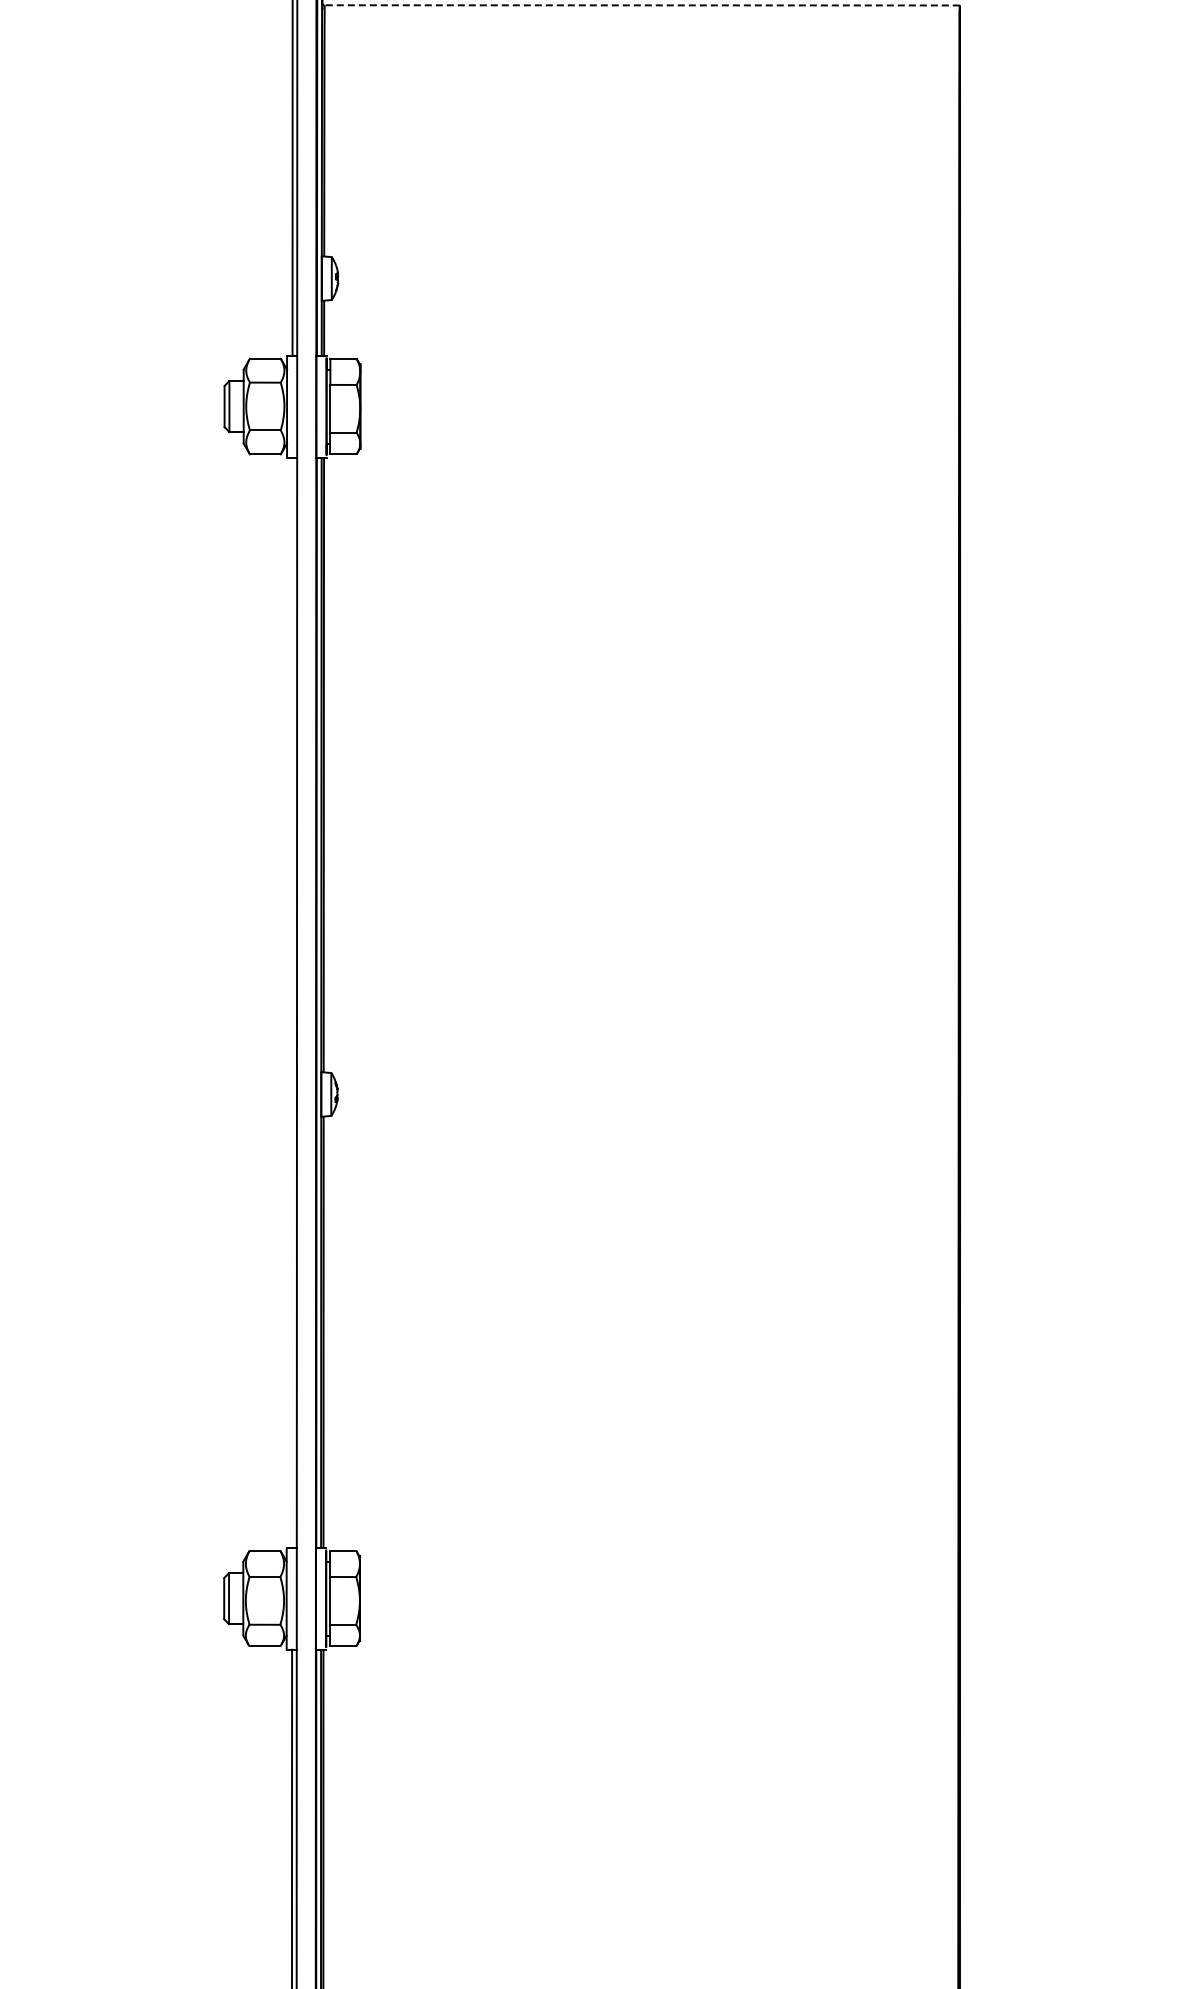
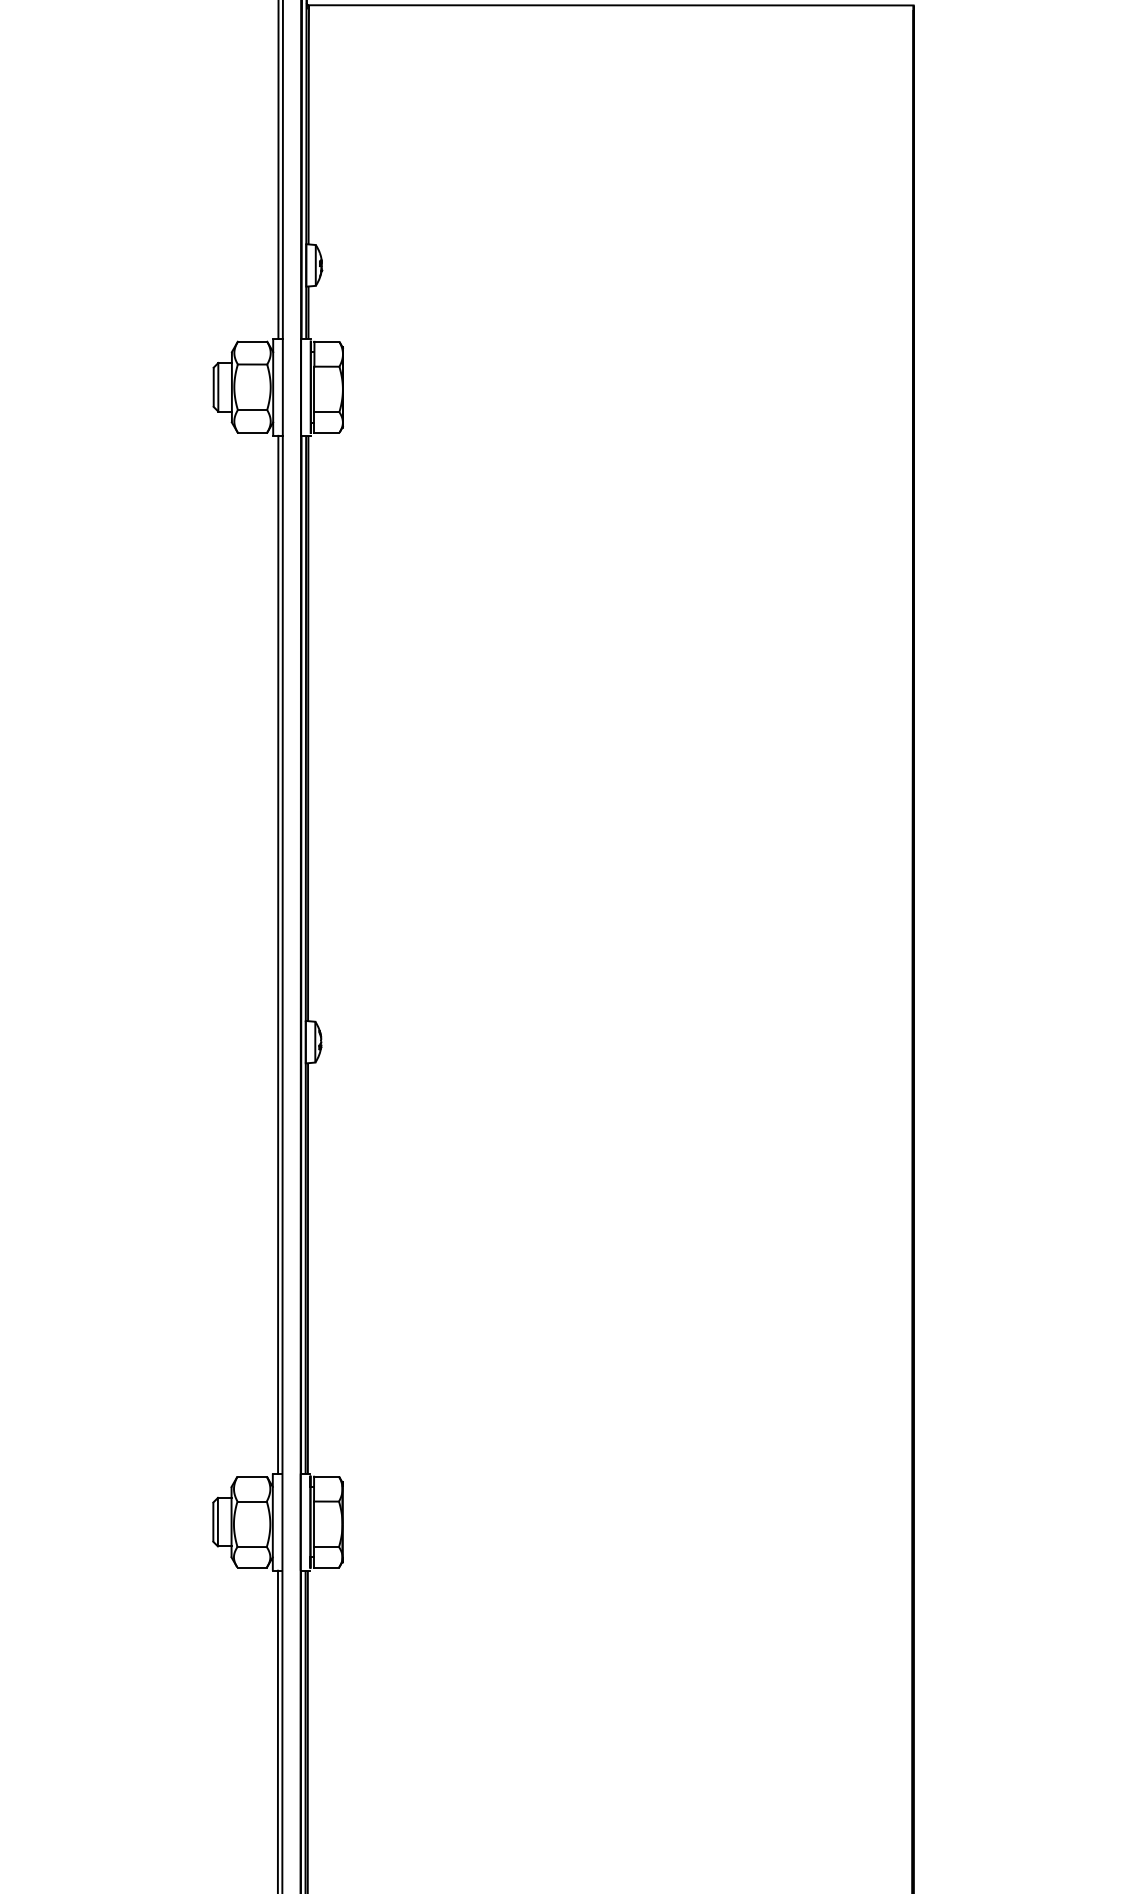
line: (642, 5) -> (611, 5), dashed -> solid
line: (292, 1002) -> (278, 954), added

